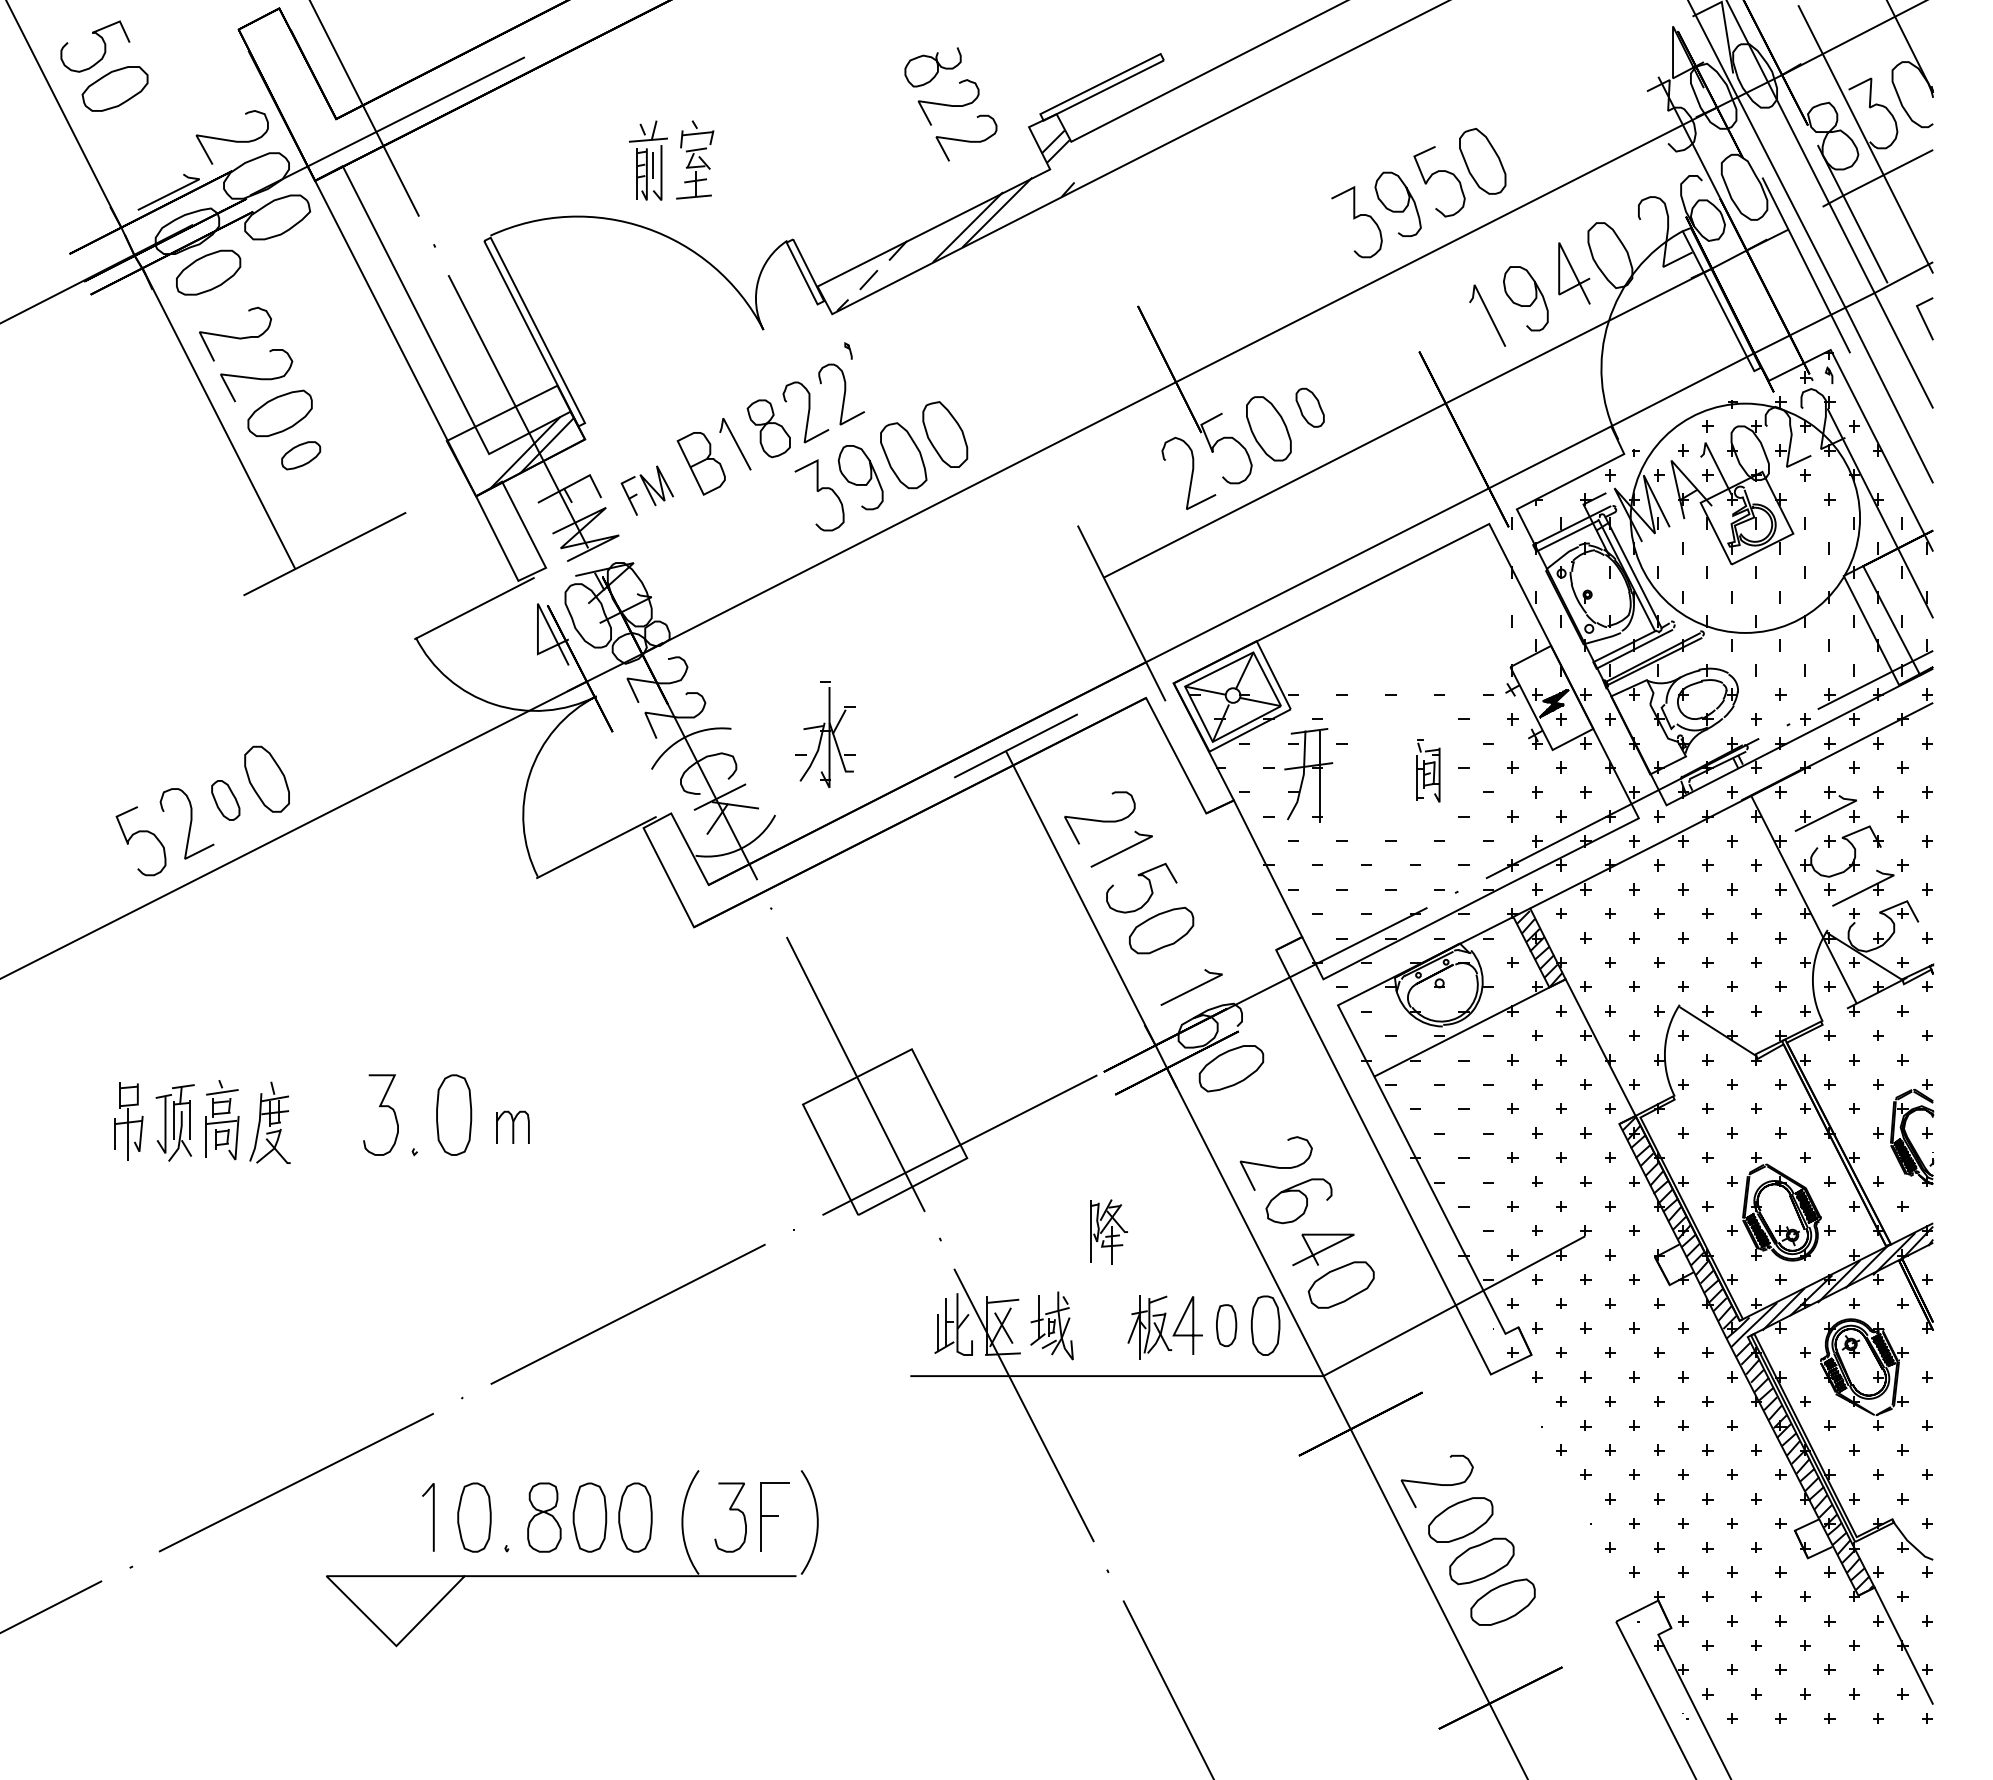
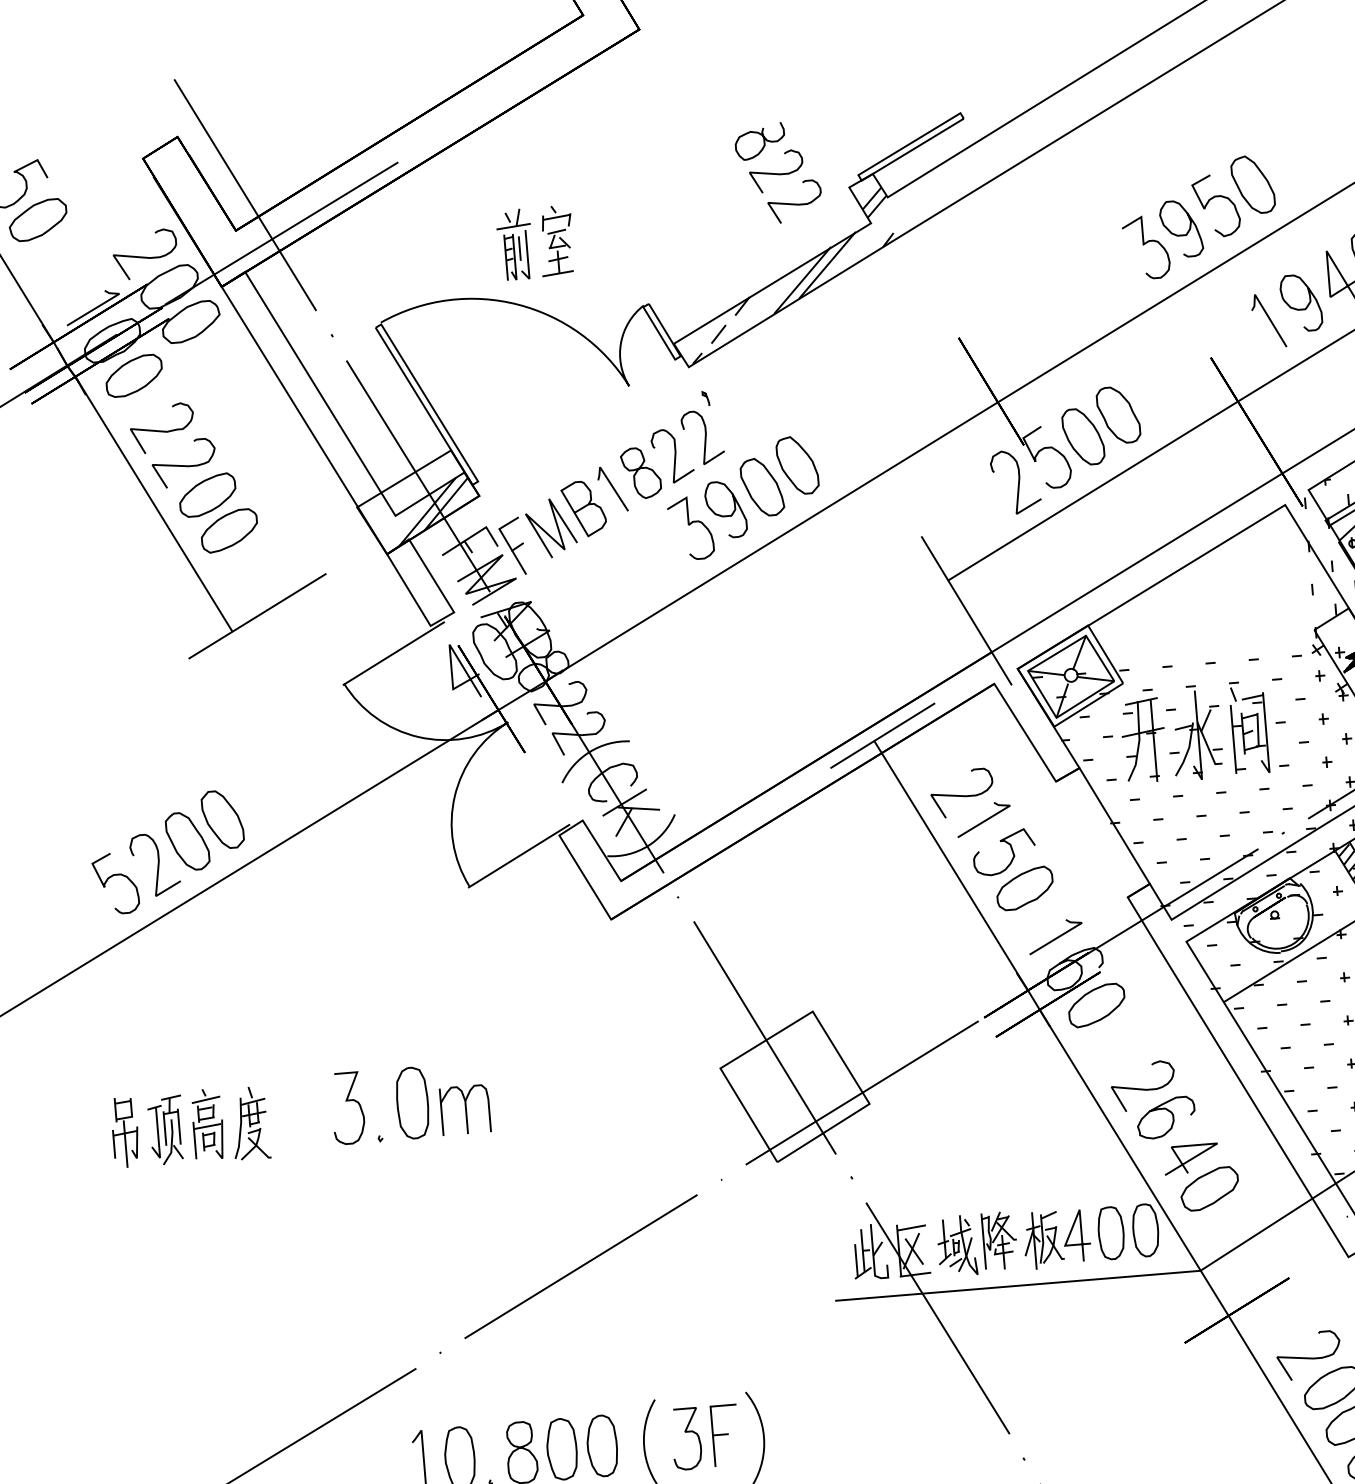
part: (1309, 407) -> (1117, 415), size x1.67
part: (300, 455) -> (228, 530), size x1.67
part: (647, 490) -> (538, 536), size x1.67
part: (825, 734) -> (1194, 732), moved
part: (1428, 770) -> (1249, 727), size x1.67
part: (225, 800) -> (187, 841), size x1.67
part: (512, 1127) -> (465, 1109), size x1.67
part: (1108, 1231) -> (999, 1240), moved
part: (1226, 1325) -> (1111, 1233), size x1.43

